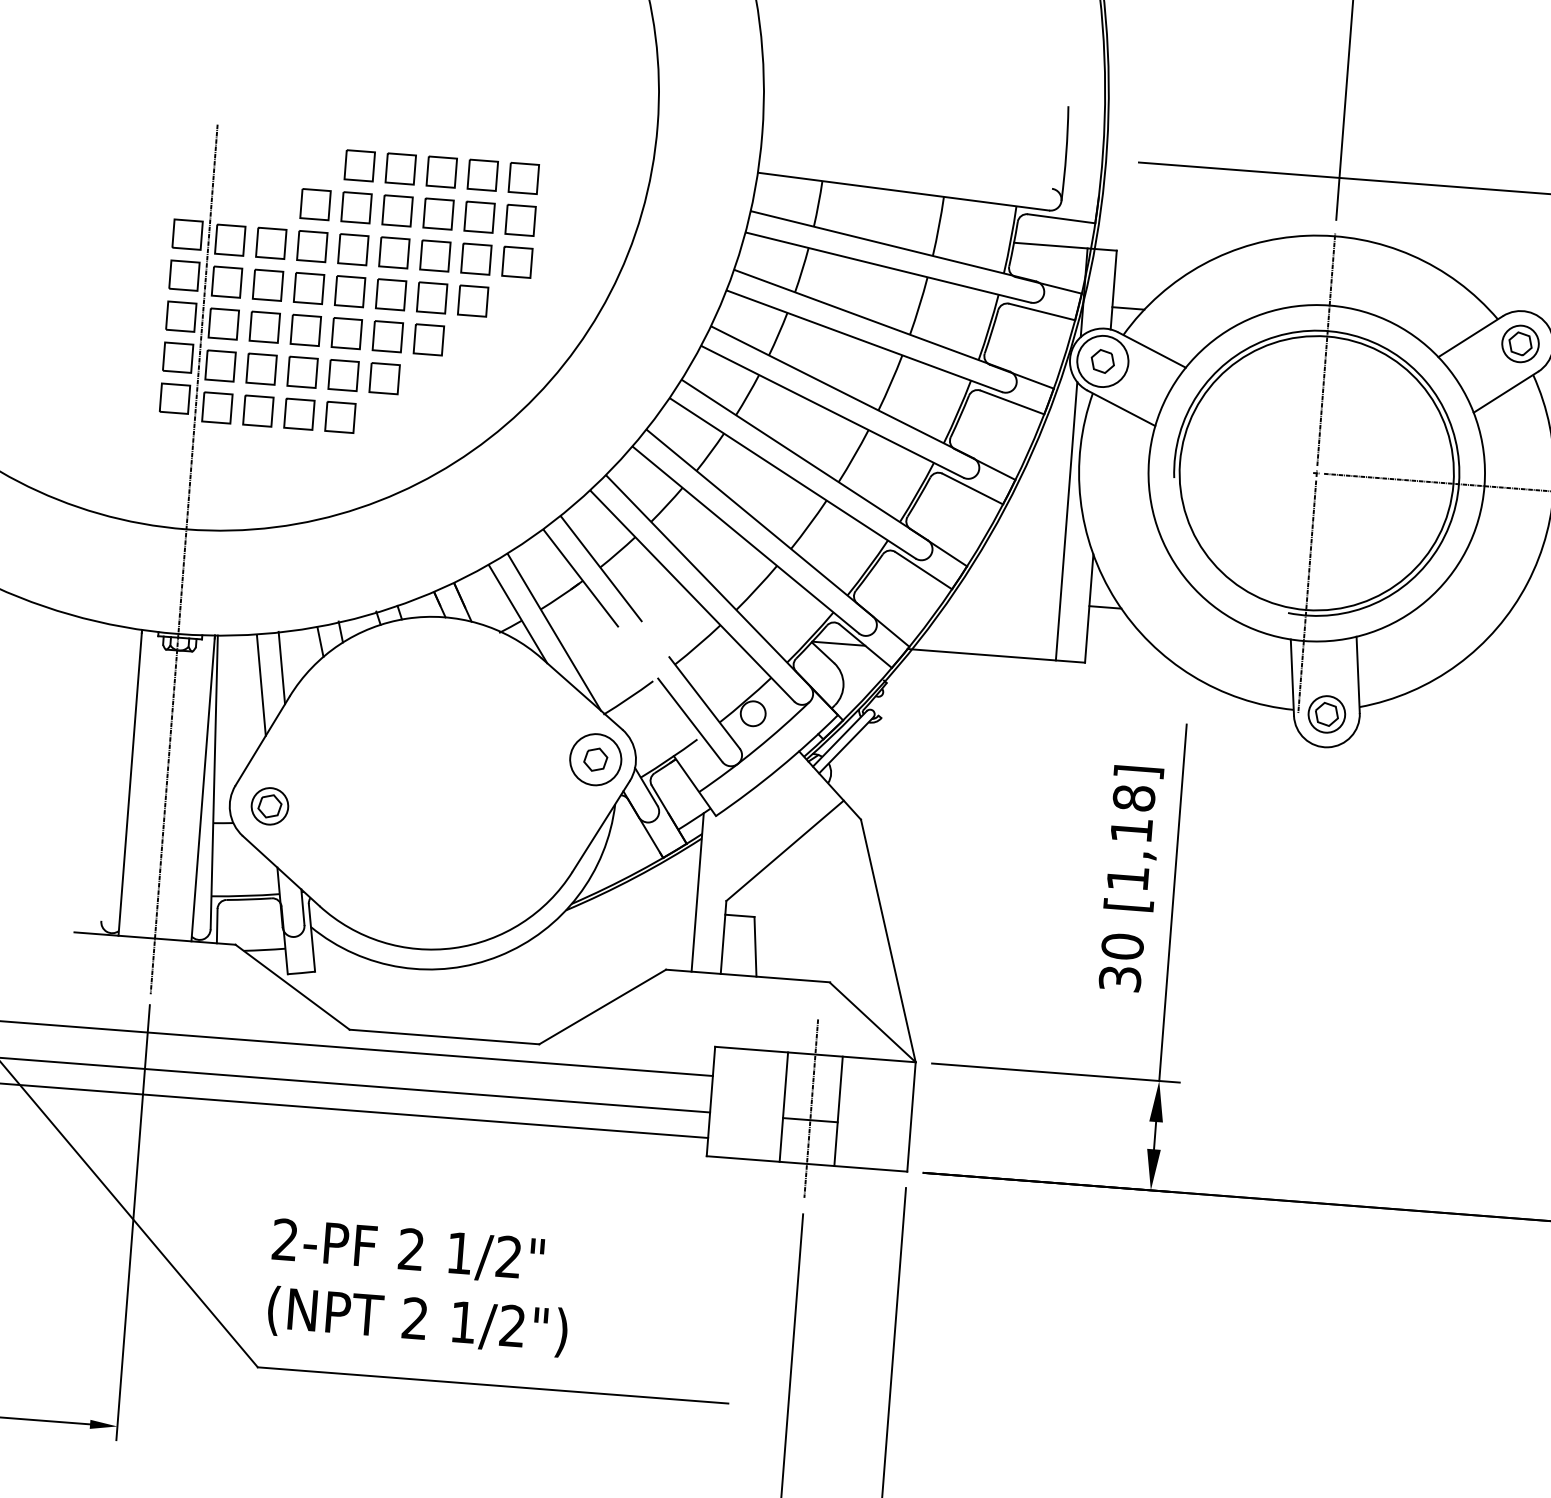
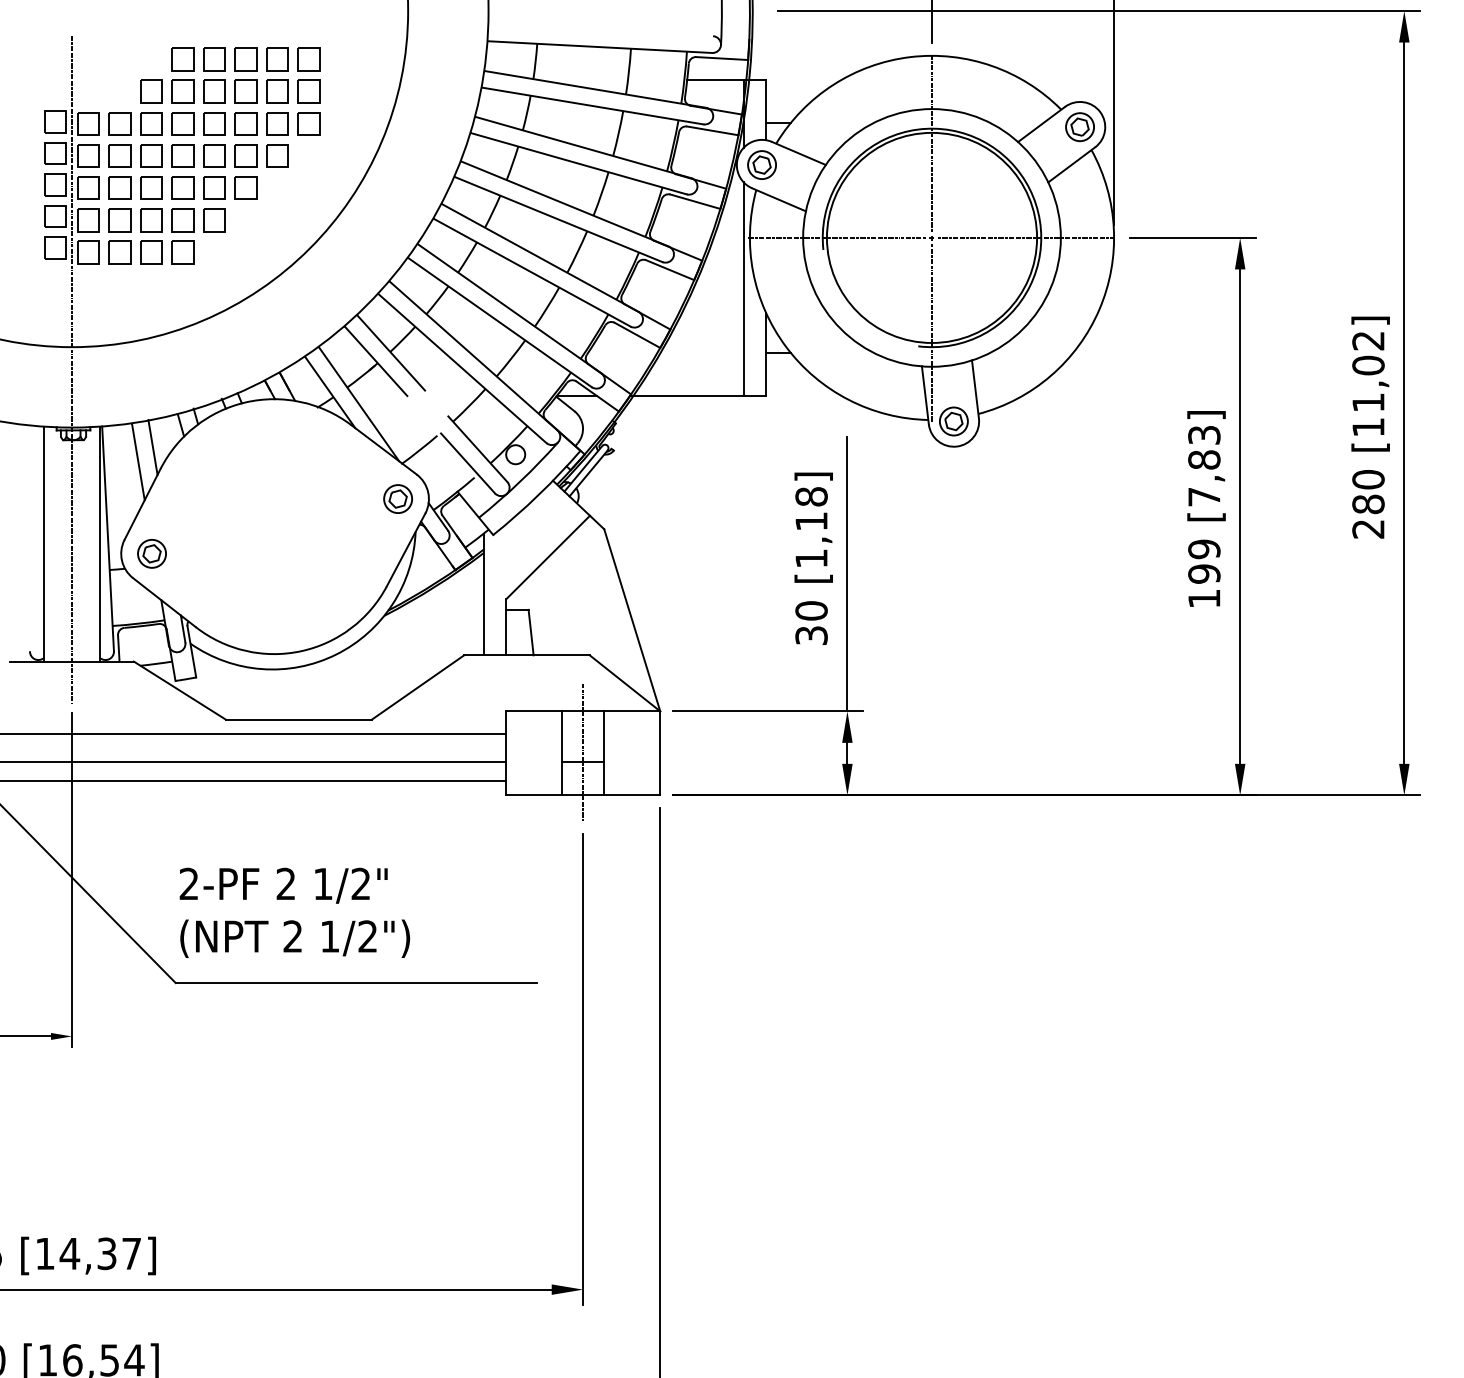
circle: (1103, 362) -> (762, 165), size x0.71
line: (1192, 463) -> (836, 237), added
circle: (596, 760) -> (398, 499), size x0.71

